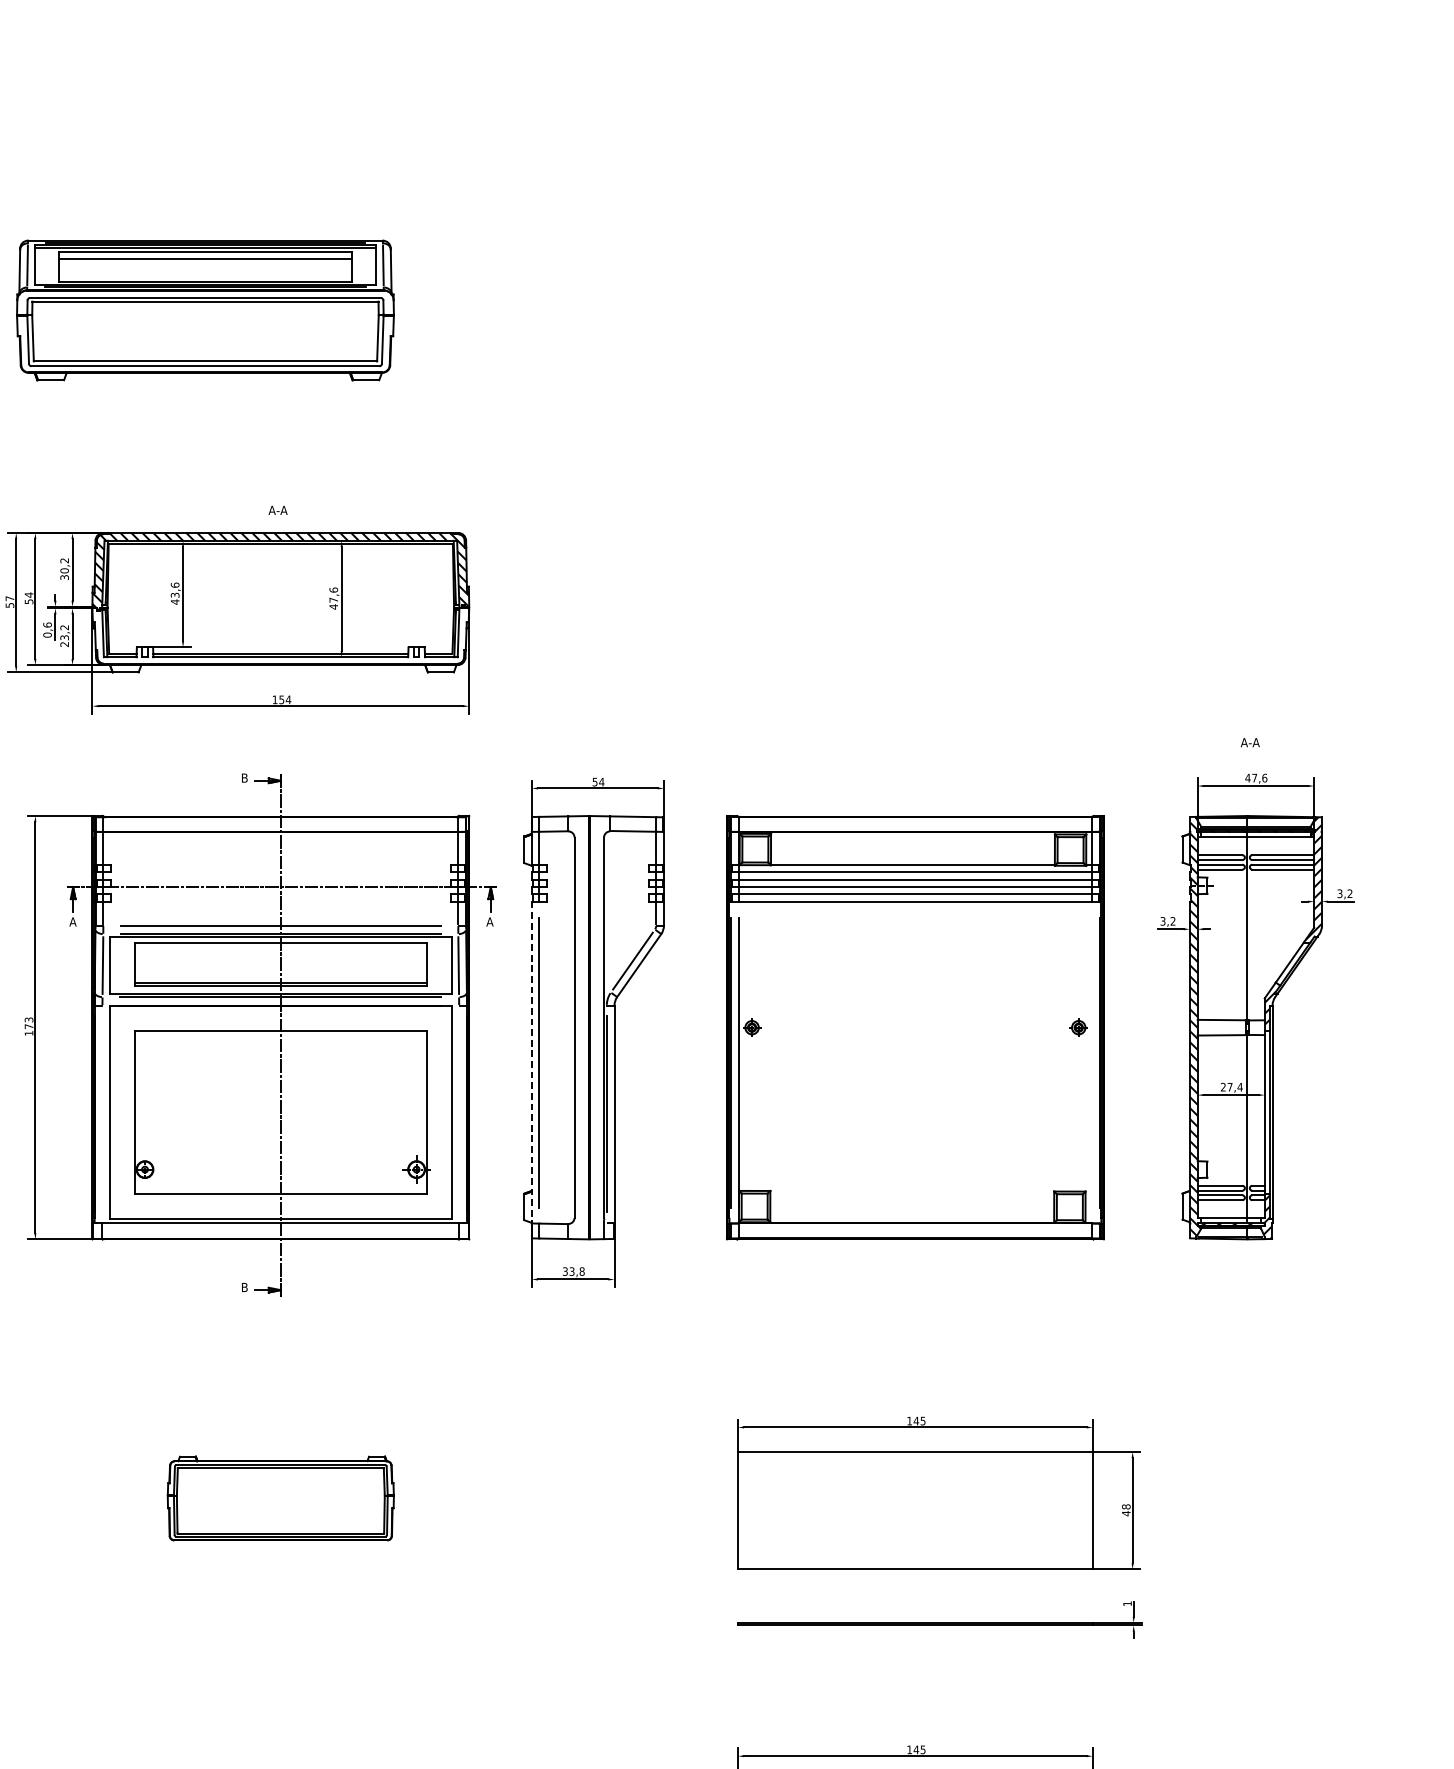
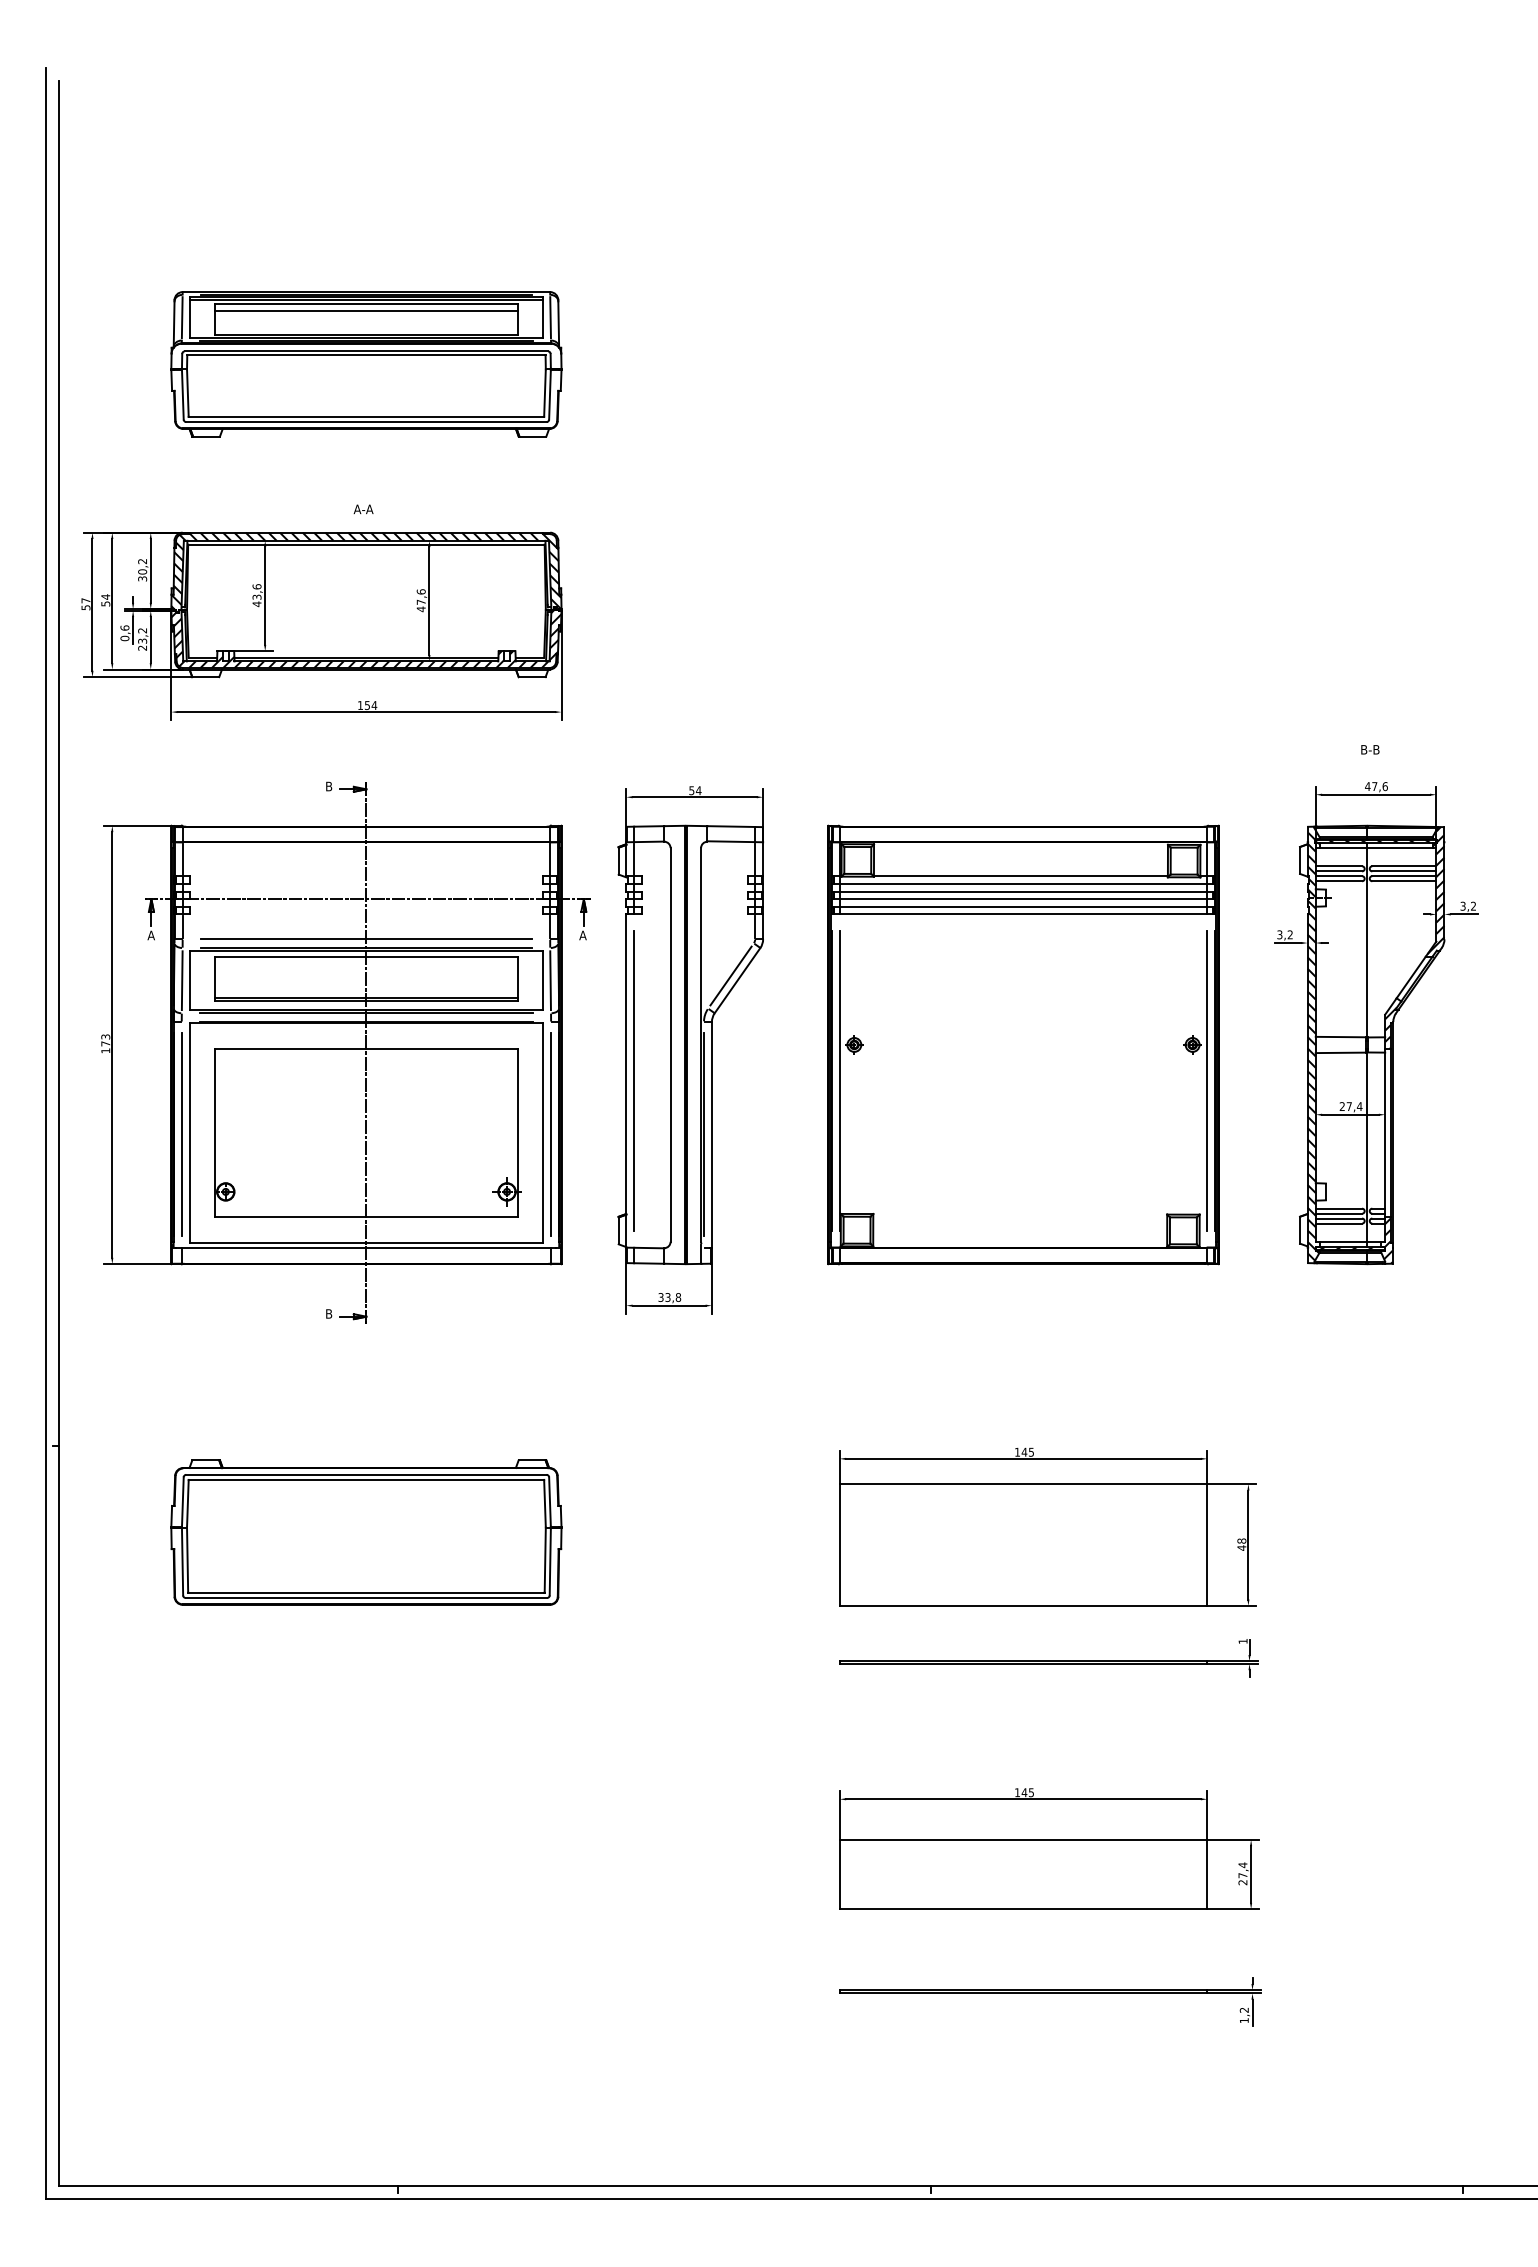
part: (205, 310) -> (366, 364), moved
hatch: (280, 634) -> (366, 637), added
text: (1250, 742) -> (1370, 749), A-A -> B-B
line: (531, 1062) -> (626, 1081), dashed -> solid
line: (1092, 1062) -> (1206, 1081), added
line: (102, 1114) -> (181, 1134), added
line: (459, 1114) -> (551, 1134), added
part: (280, 1498) -> (366, 1532), size x1.67

